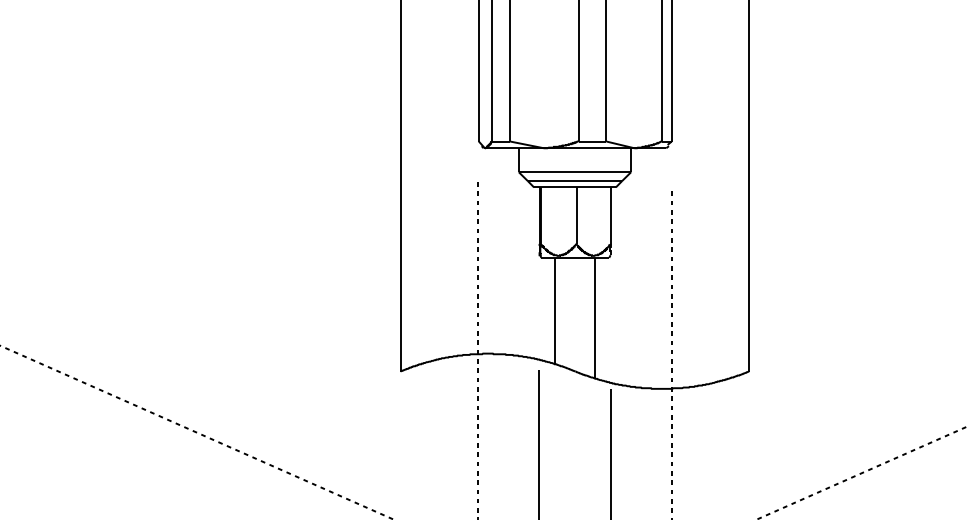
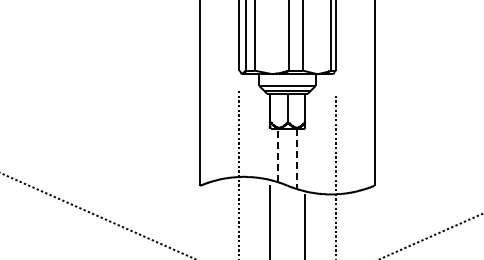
line: (554, 310) -> (277, 155), solid -> dashed
line: (594, 318) -> (297, 159), solid -> dashed

